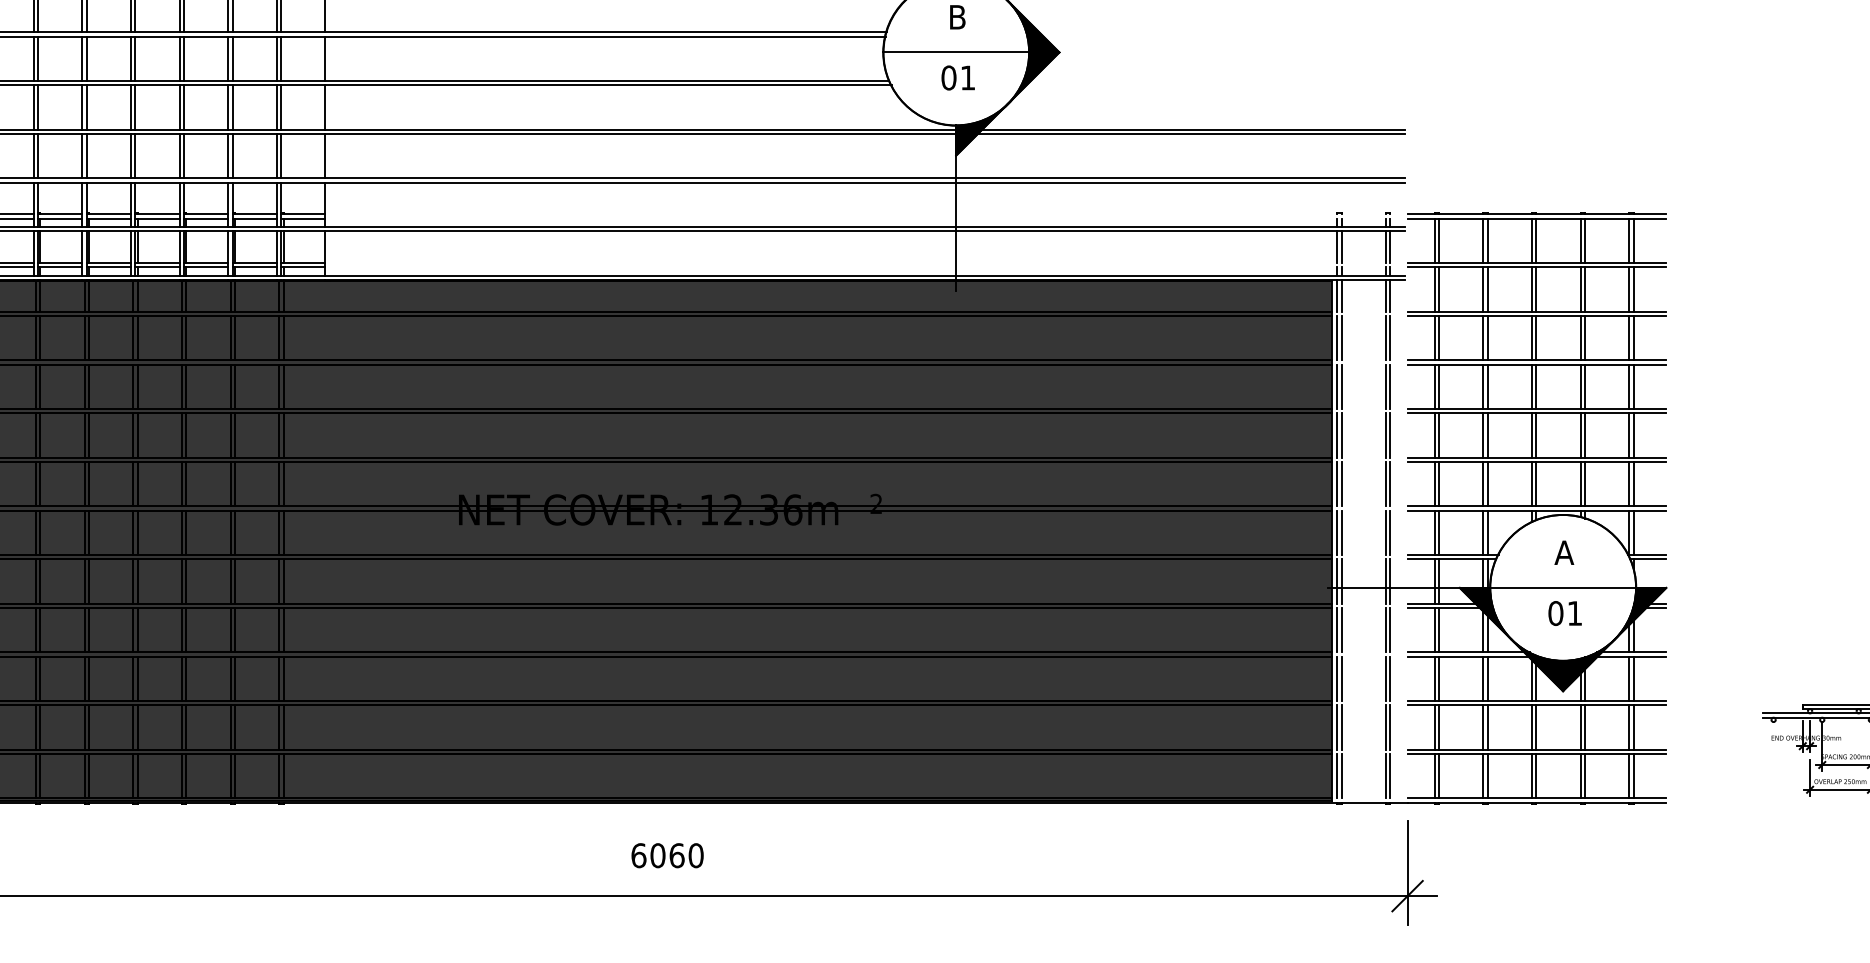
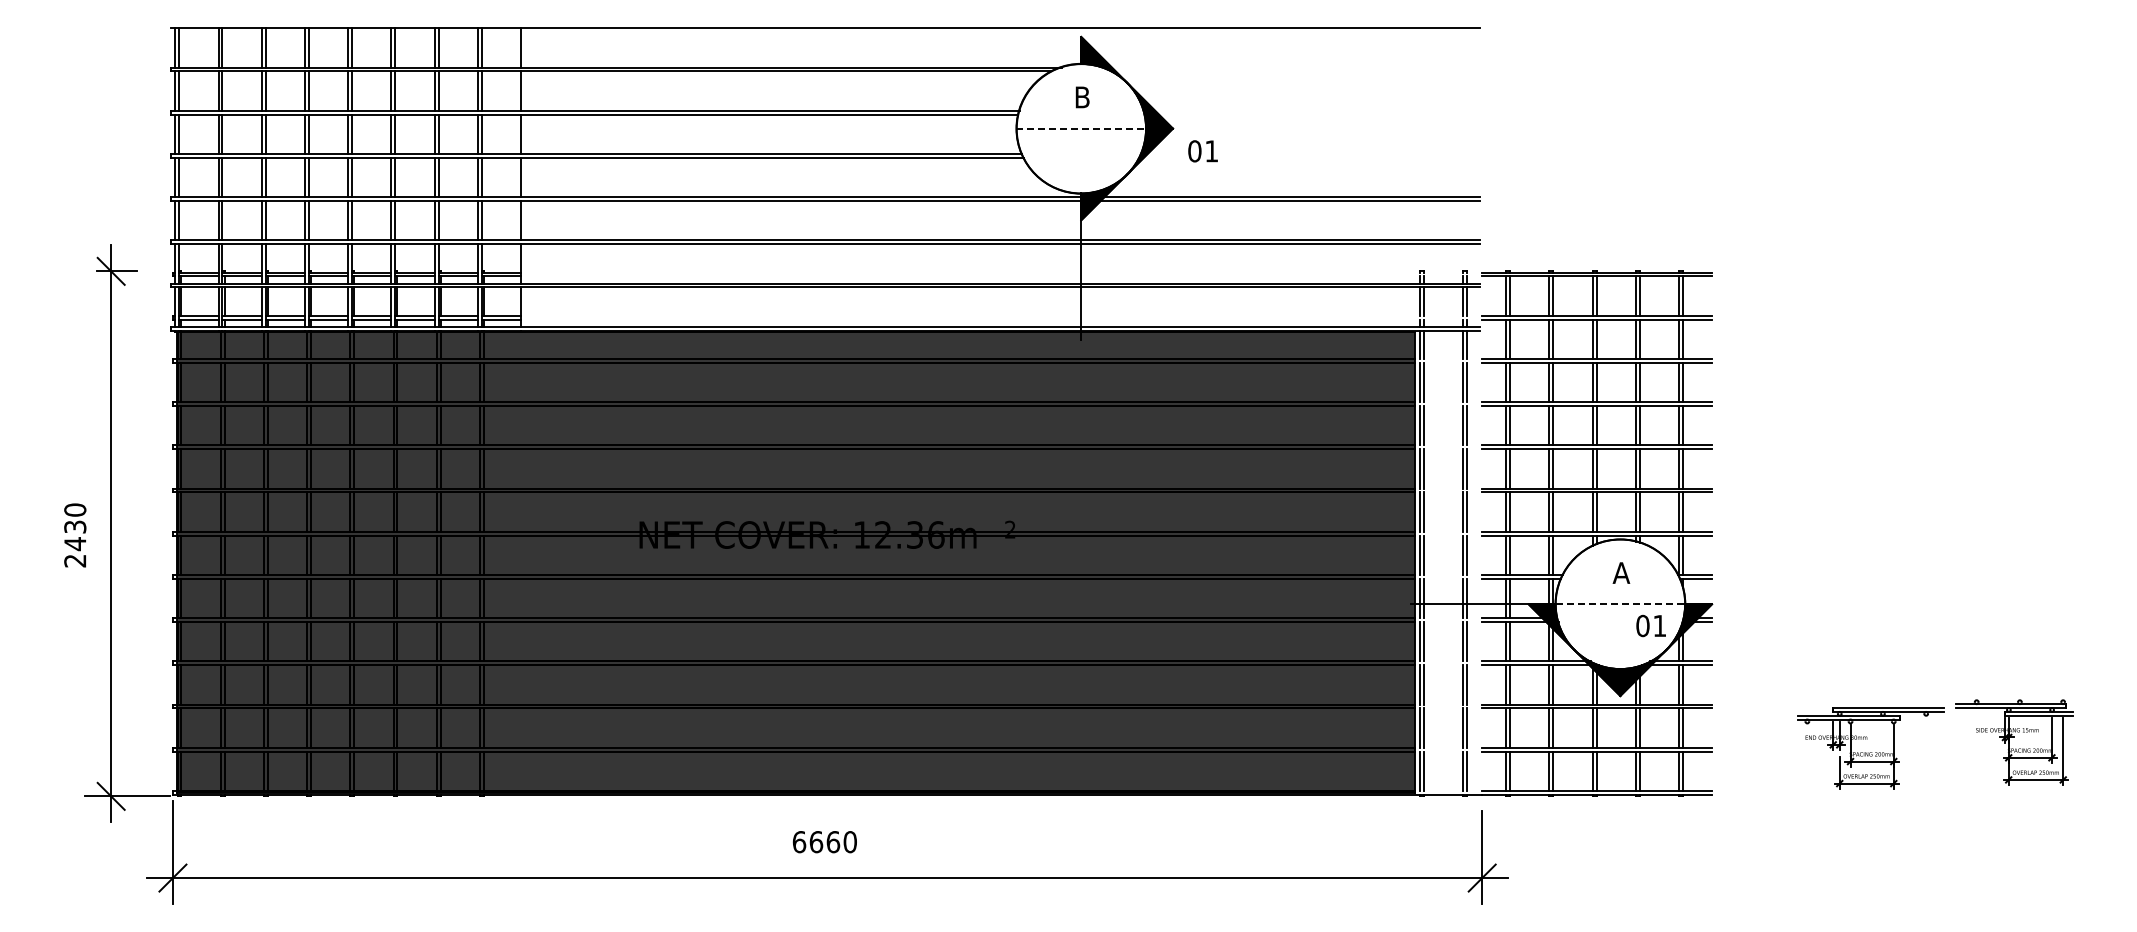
line: (956, 52) -> (1081, 128), solid -> dashed
text: (957, 78) -> (1202, 151), moved
line: (1563, 588) -> (1620, 604), solid -> dashed
text: (1564, 612) -> (1650, 625), moved
text: (658, 854) -> (816, 841), 6060 -> 6660

